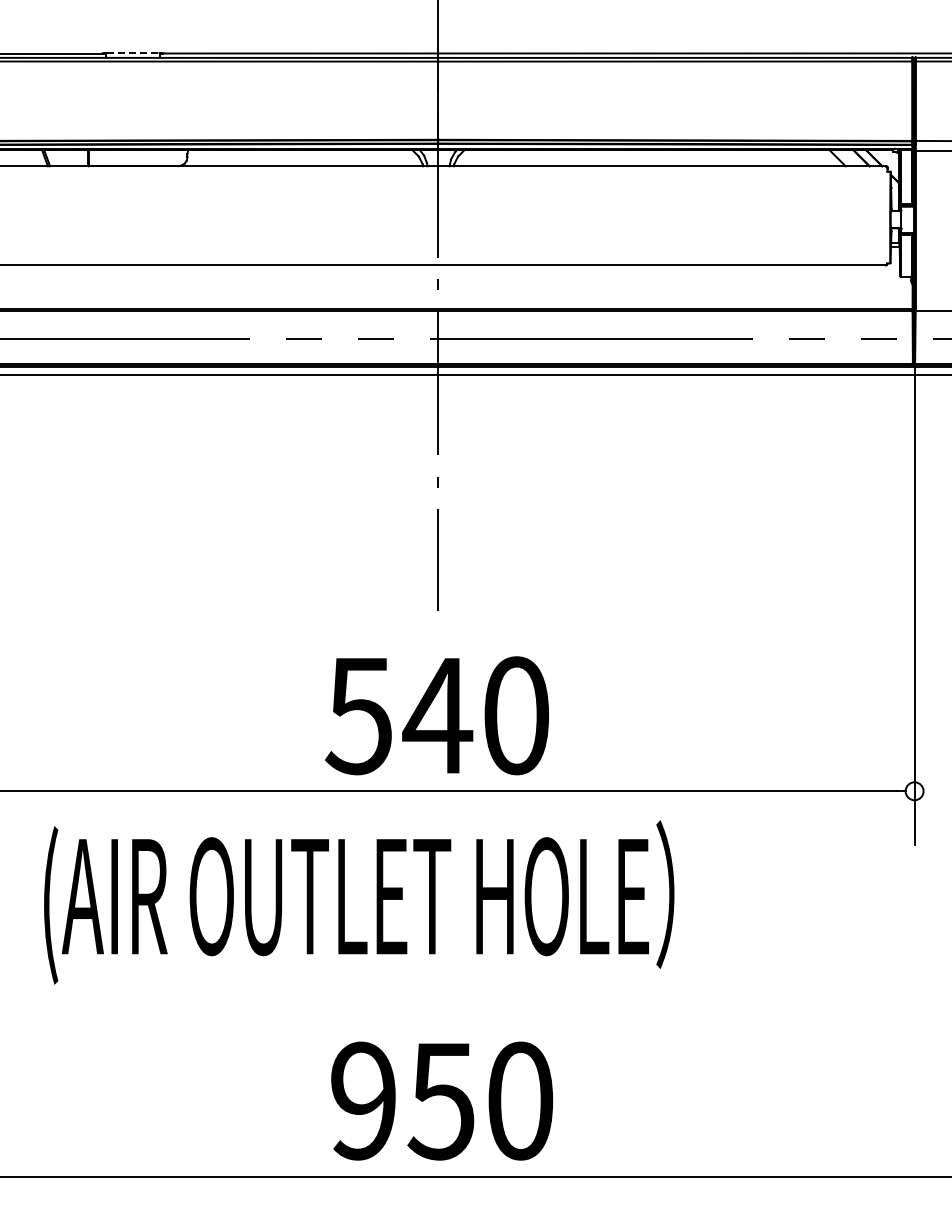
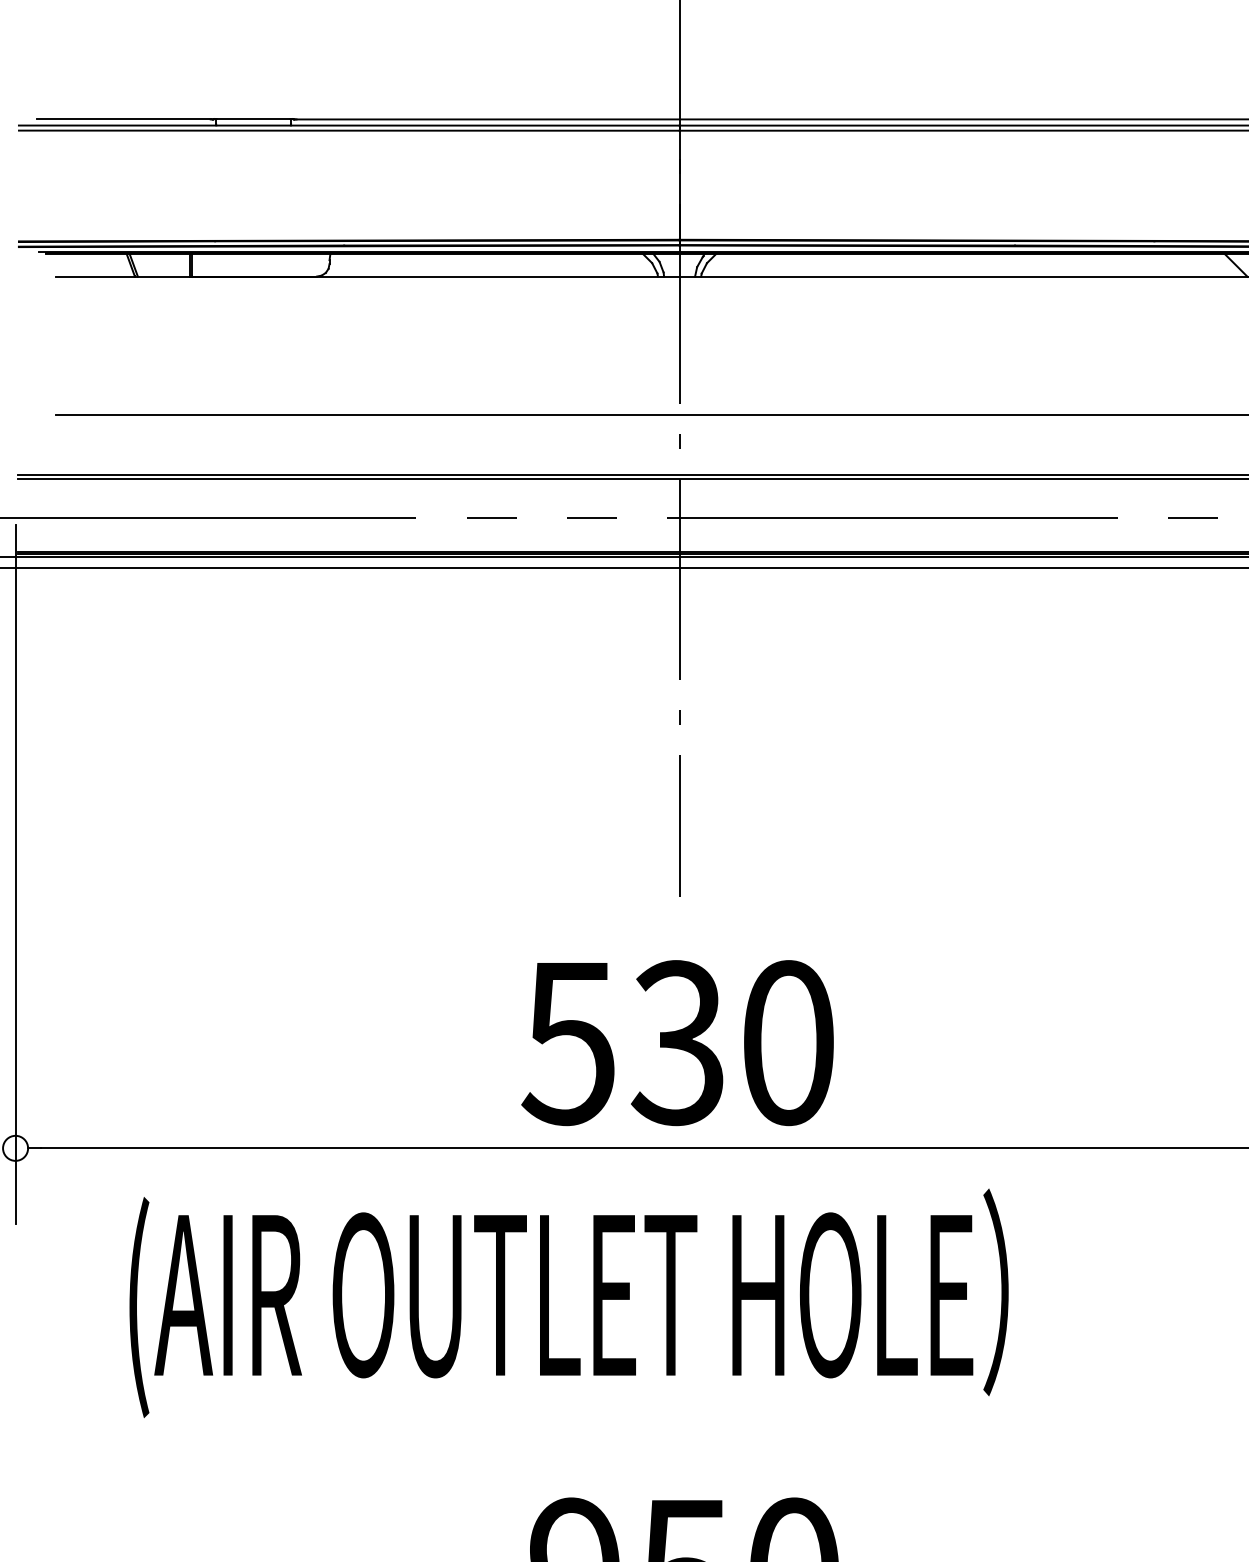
line: (133, 53) -> (254, 119), dashed -> solid
text: (437, 715) -> (678, 1042), 540 -> 530

